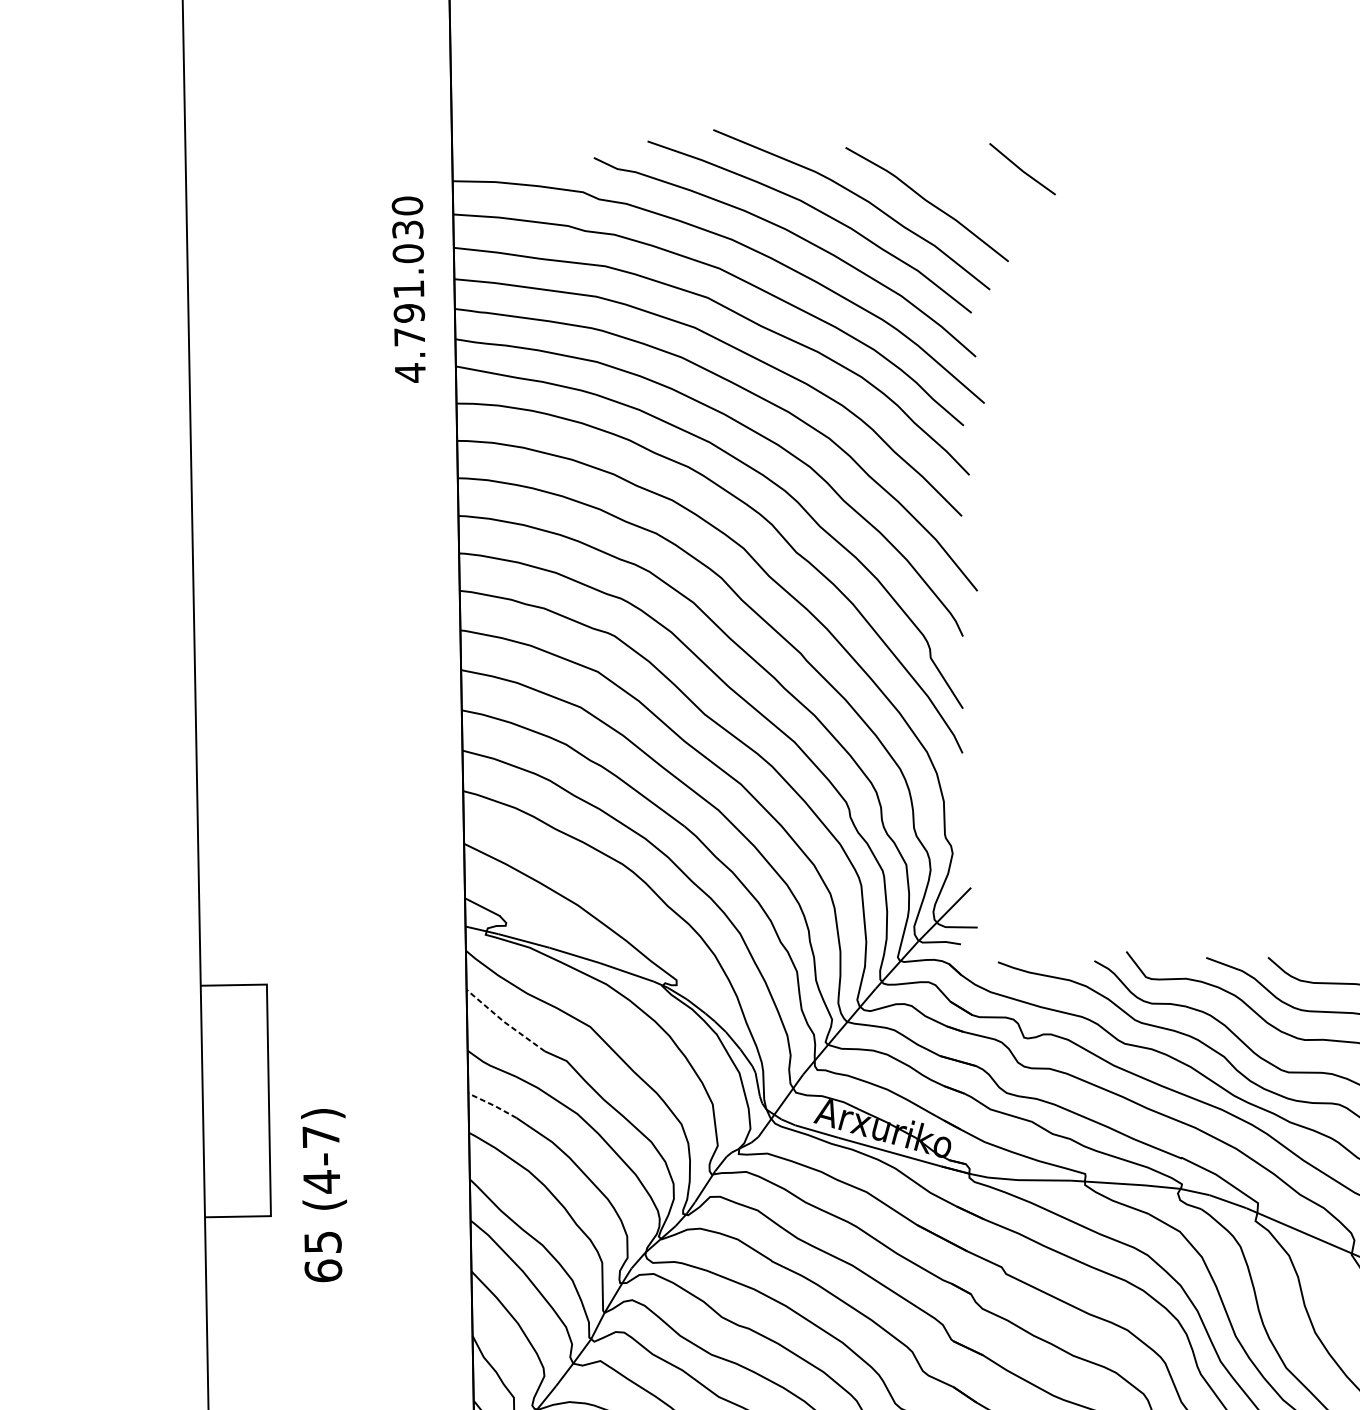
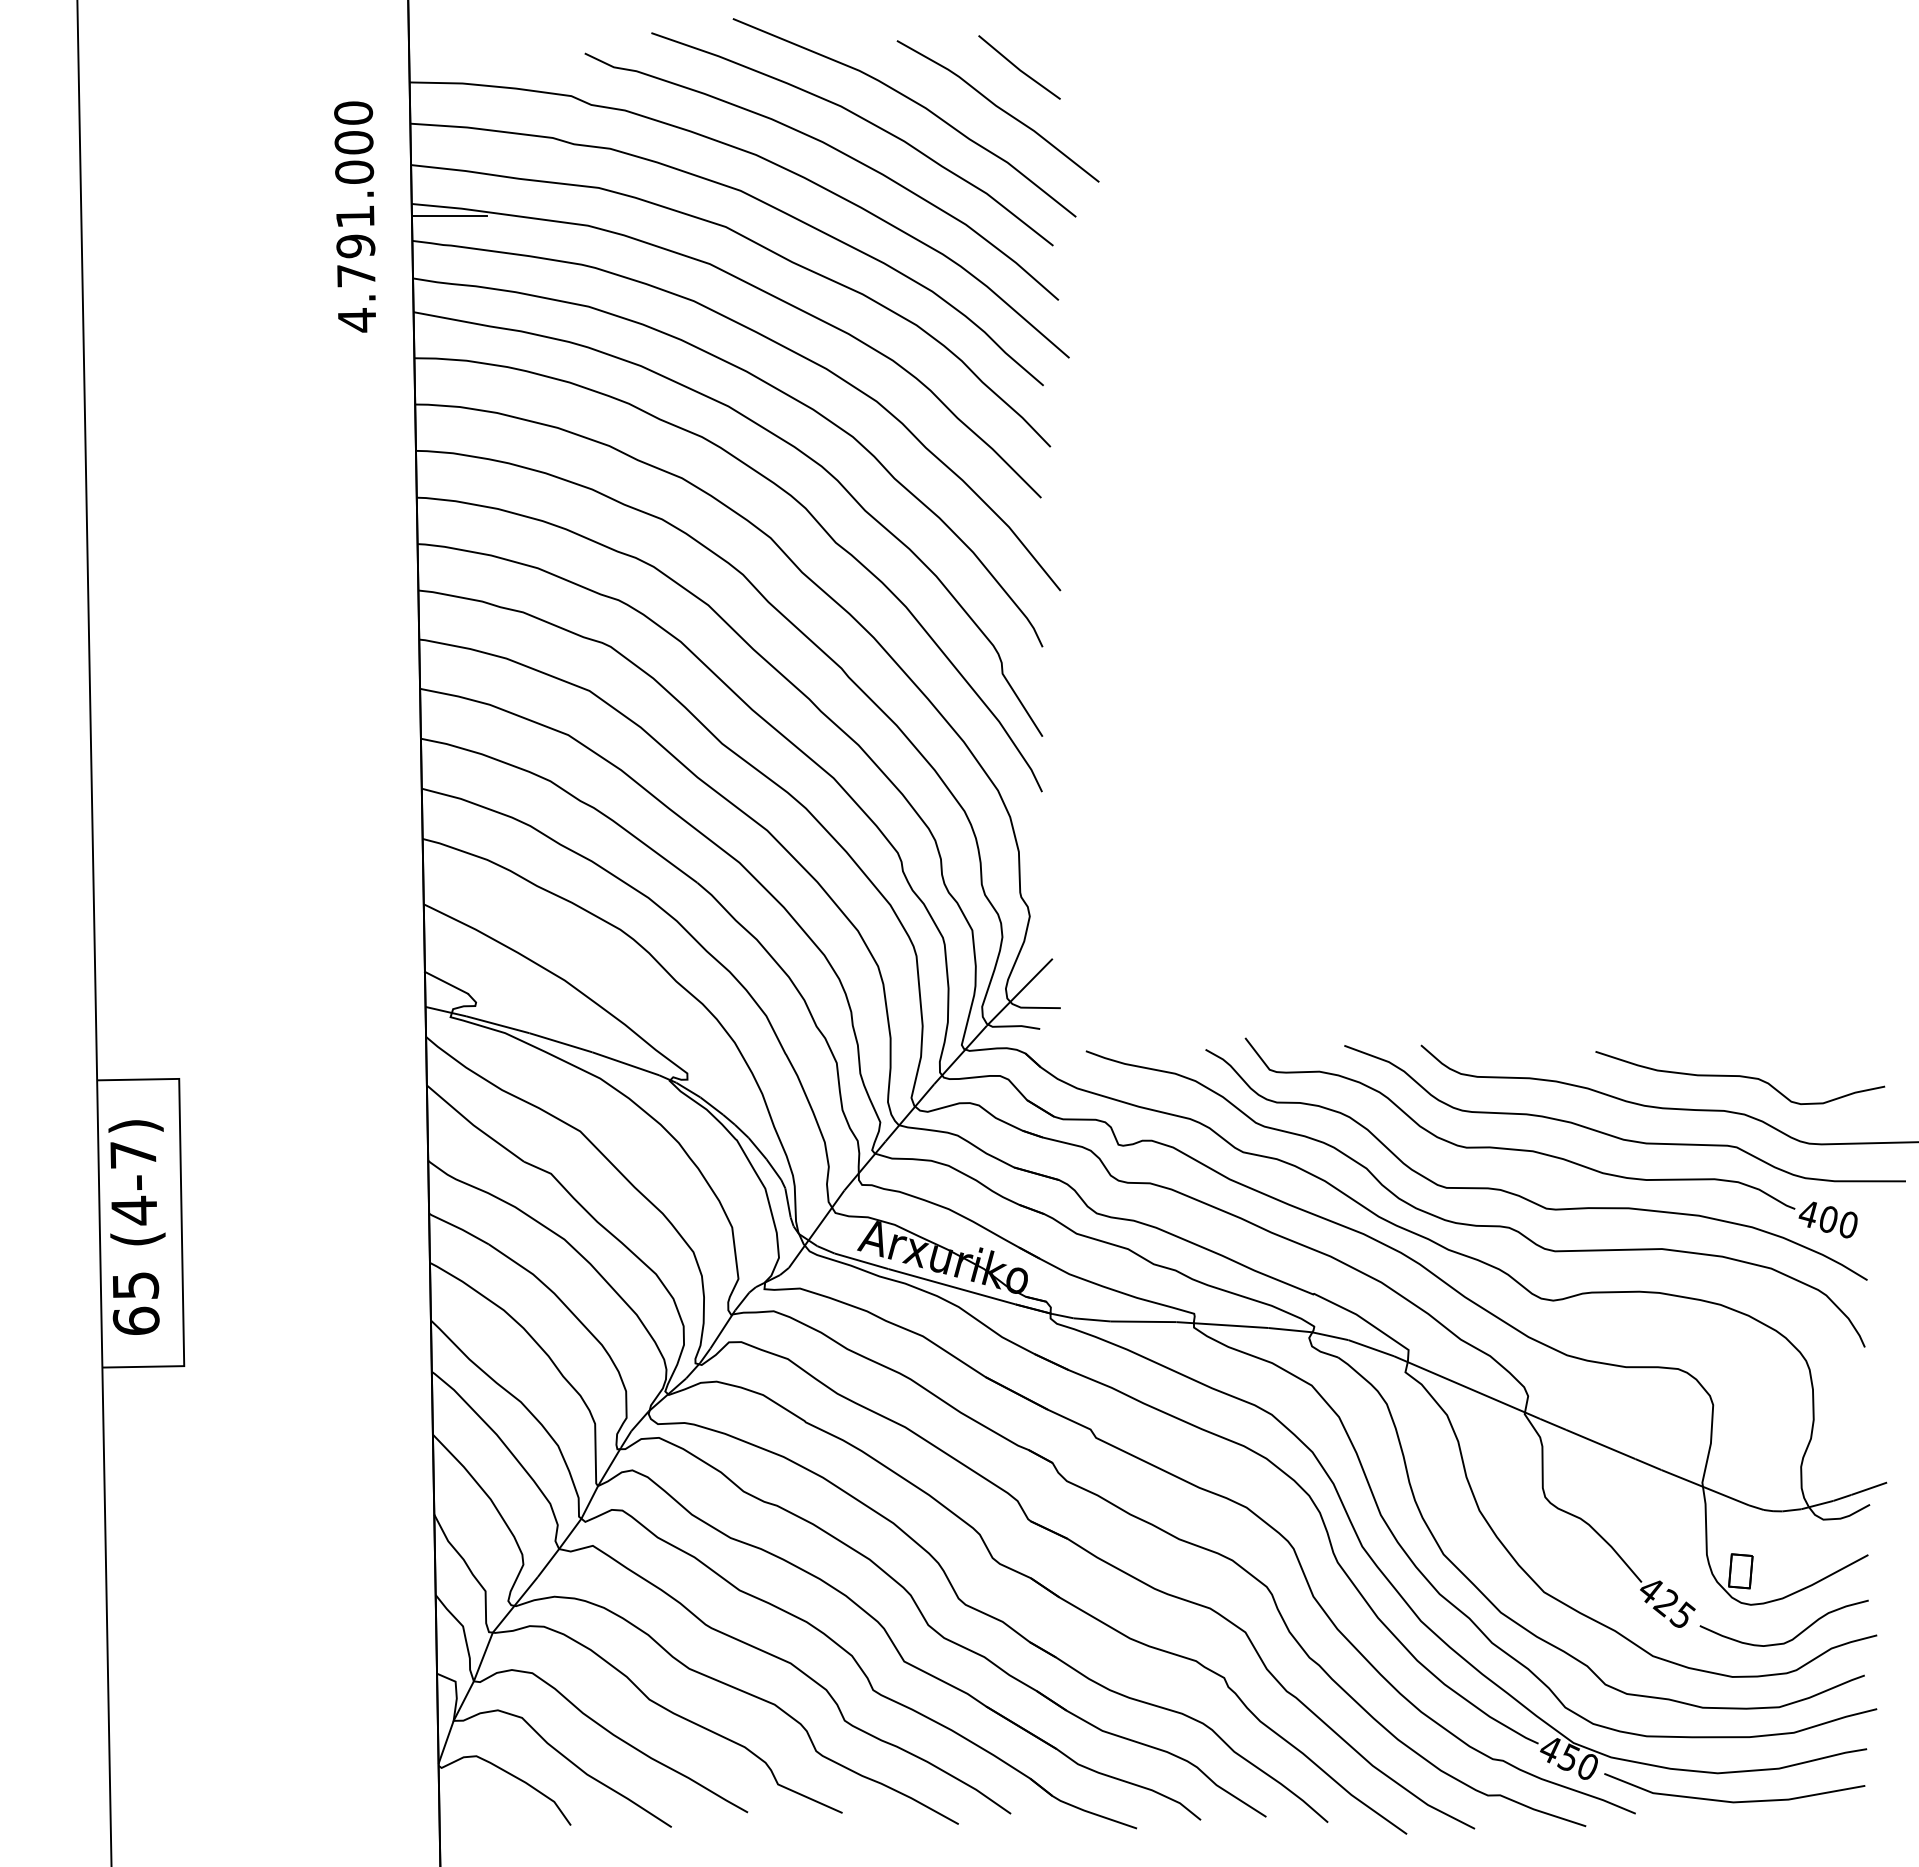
line: (1021, 169) -> (1018, 67), moved
text: (407, 229) -> (353, 142), 4.791.030 -> 4.791.000
line: (484, 289) -> (449, 216), added
line: (504, 1022) -> (473, 1125), dashed -> solid
line: (492, 1105) -> (459, 1228), dashed -> solid
text: (323, 1195) -> (136, 1227), moved

